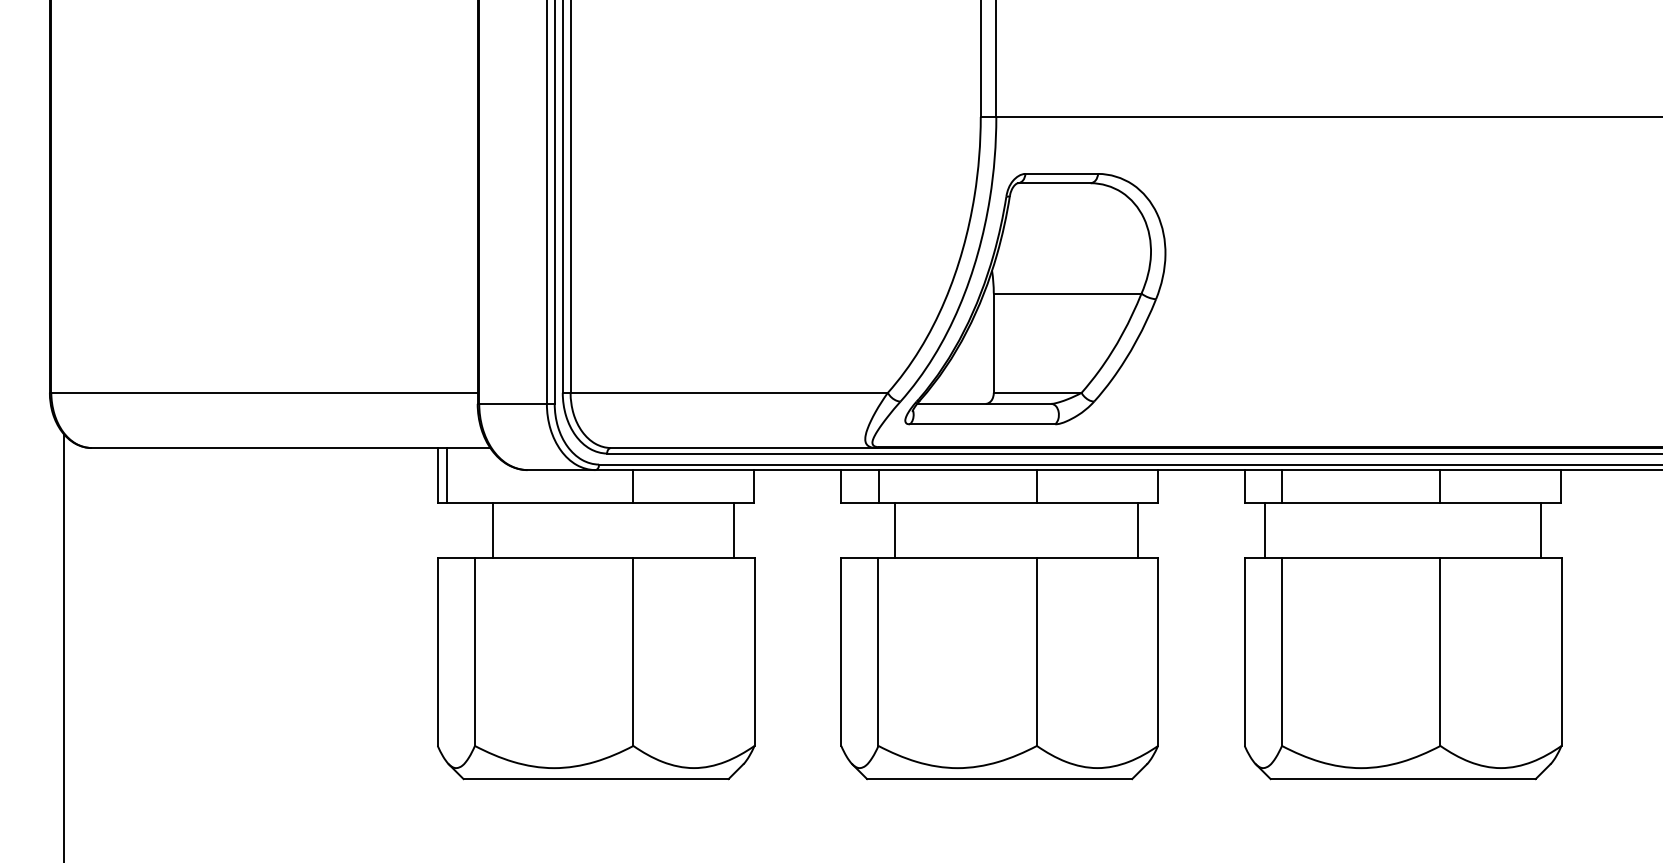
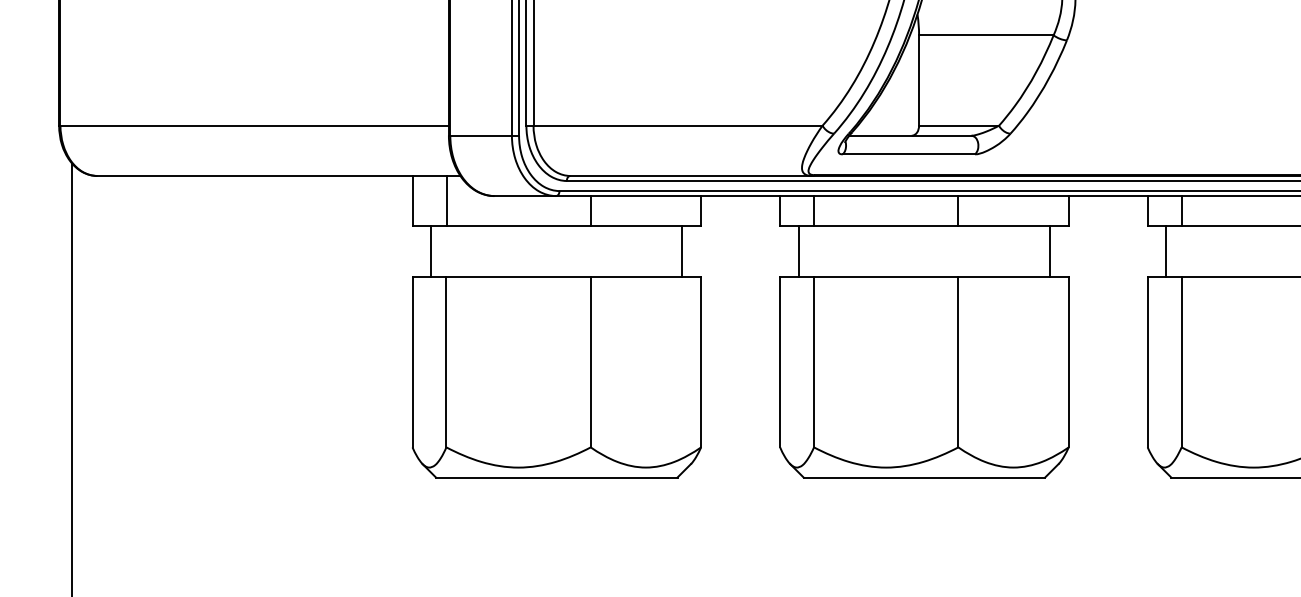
line: (447, 475) -> (446, 200), moved
line: (493, 530) -> (431, 251), moved
line: (894, 530) -> (798, 251), moved

